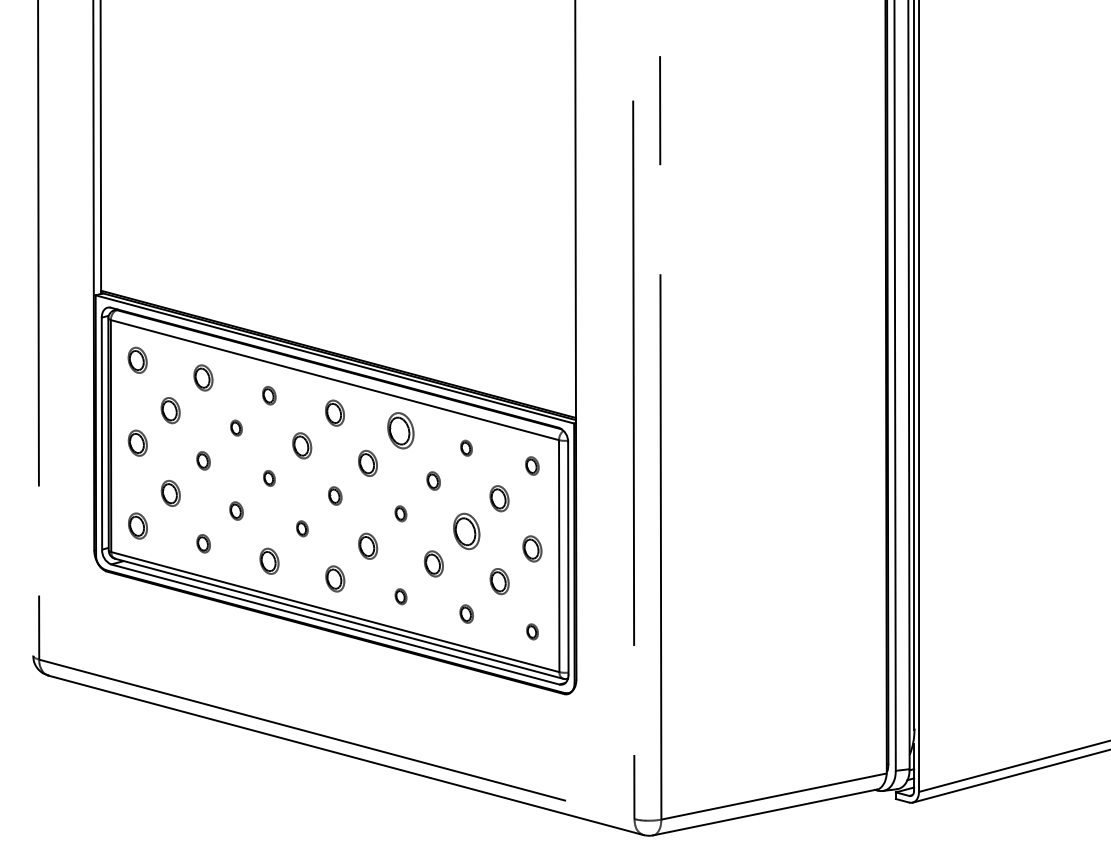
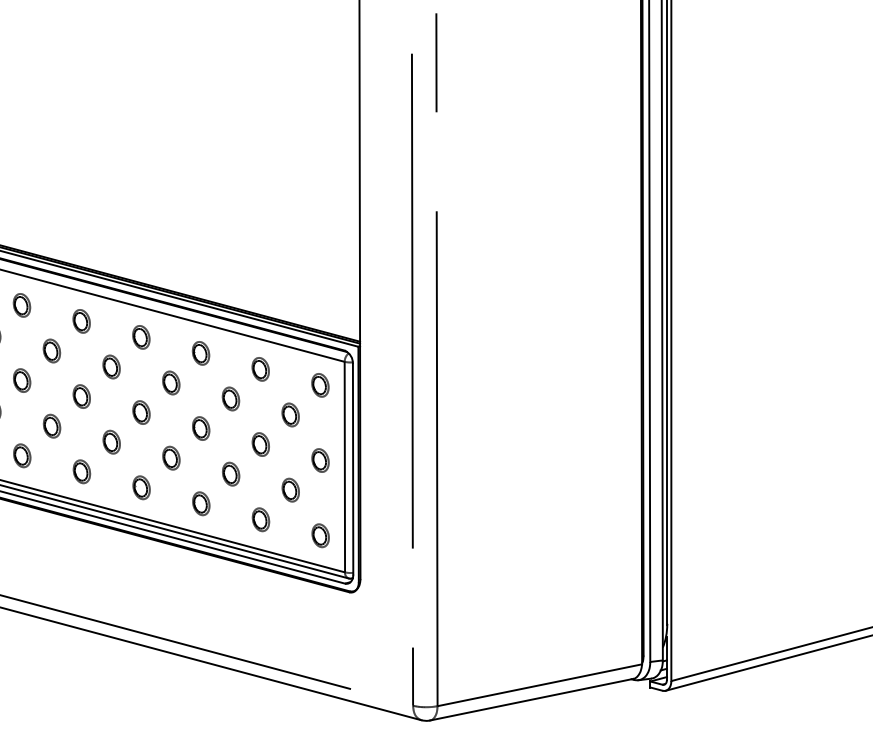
part: (269, 395) -> (81, 321), size x1.43
part: (236, 427) -> (51, 350), size x1.67
part: (400, 430) -> (200, 353), size x0.71
part: (466, 447) -> (260, 368), size x1.67
part: (203, 460) -> (22, 380), size x1.43
part: (532, 465) -> (320, 384), size x1.43
part: (269, 478) -> (81, 396), size x1.67
part: (433, 480) -> (230, 398), size x1.43
part: (335, 495) -> (141, 412), size x1.43
part: (236, 510) -> (51, 425), size x1.43
part: (400, 513) -> (200, 428), size x1.67
part: (302, 528) -> (111, 442), size x1.67
part: (466, 530) -> (260, 443), size x0.71
part: (203, 543) -> (22, 455), size x1.43
part: (400, 596) -> (200, 503), size x1.67
part: (466, 613) -> (260, 519), size x1.43
part: (532, 631) -> (320, 535), size x1.67

